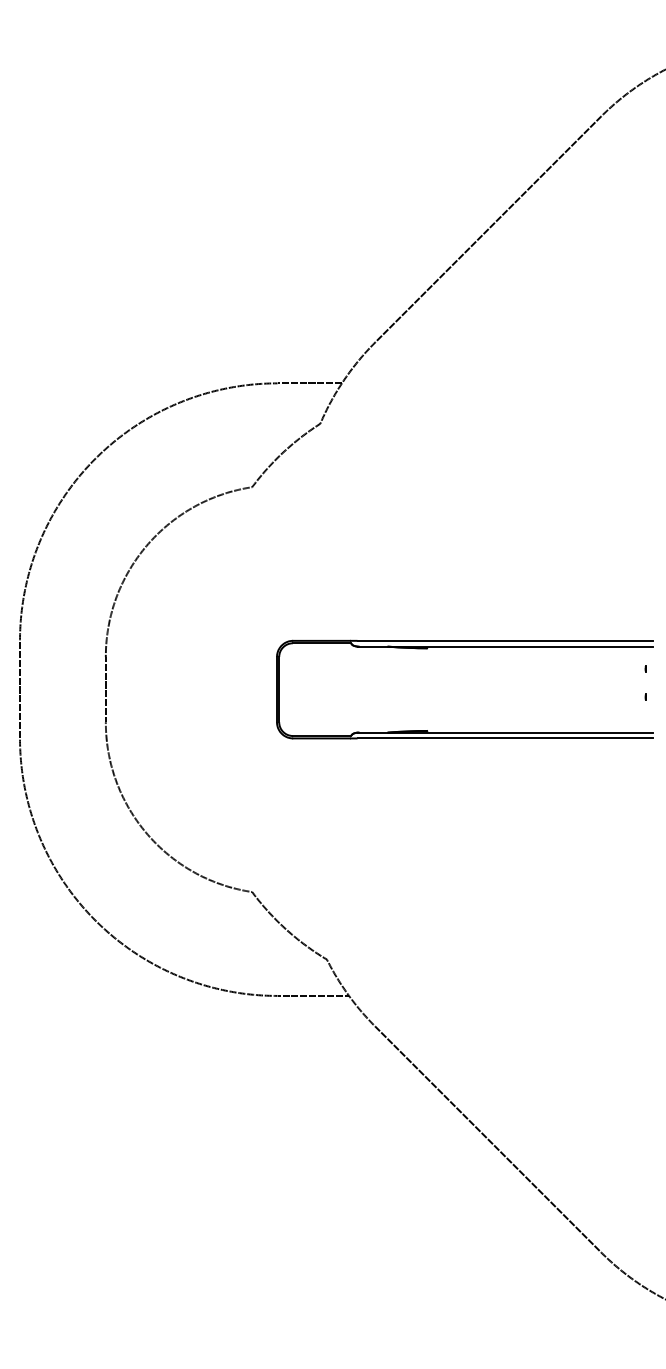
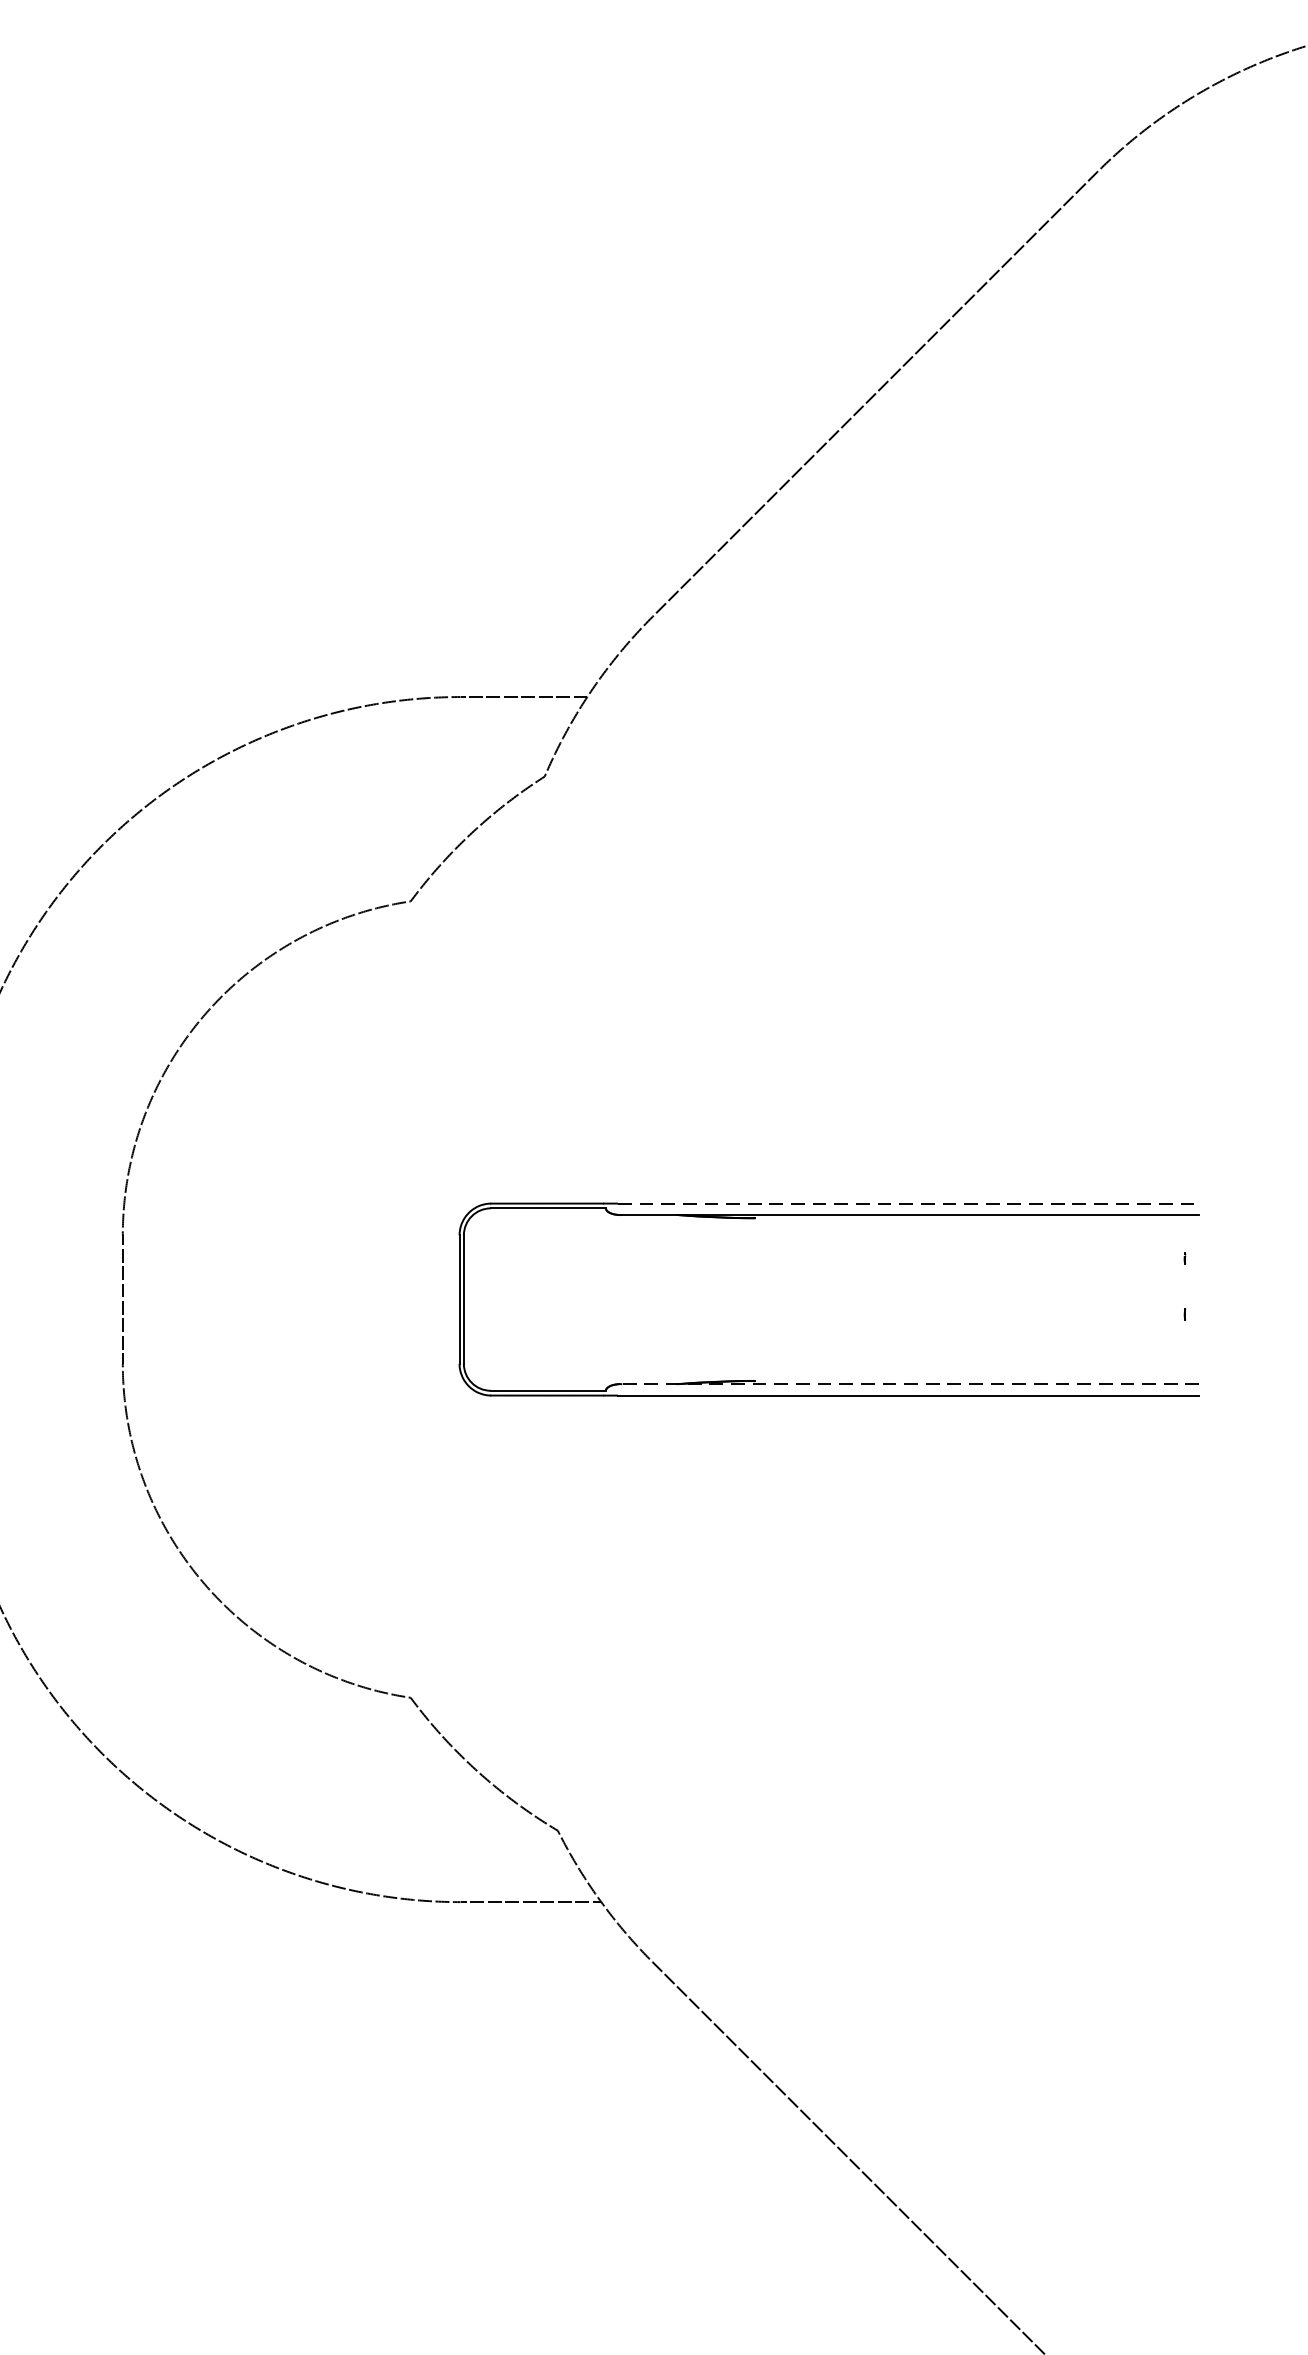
line: (505, 640) -> (909, 1202), solid -> dashed
line: (505, 732) -> (909, 1383), solid -> dashed

